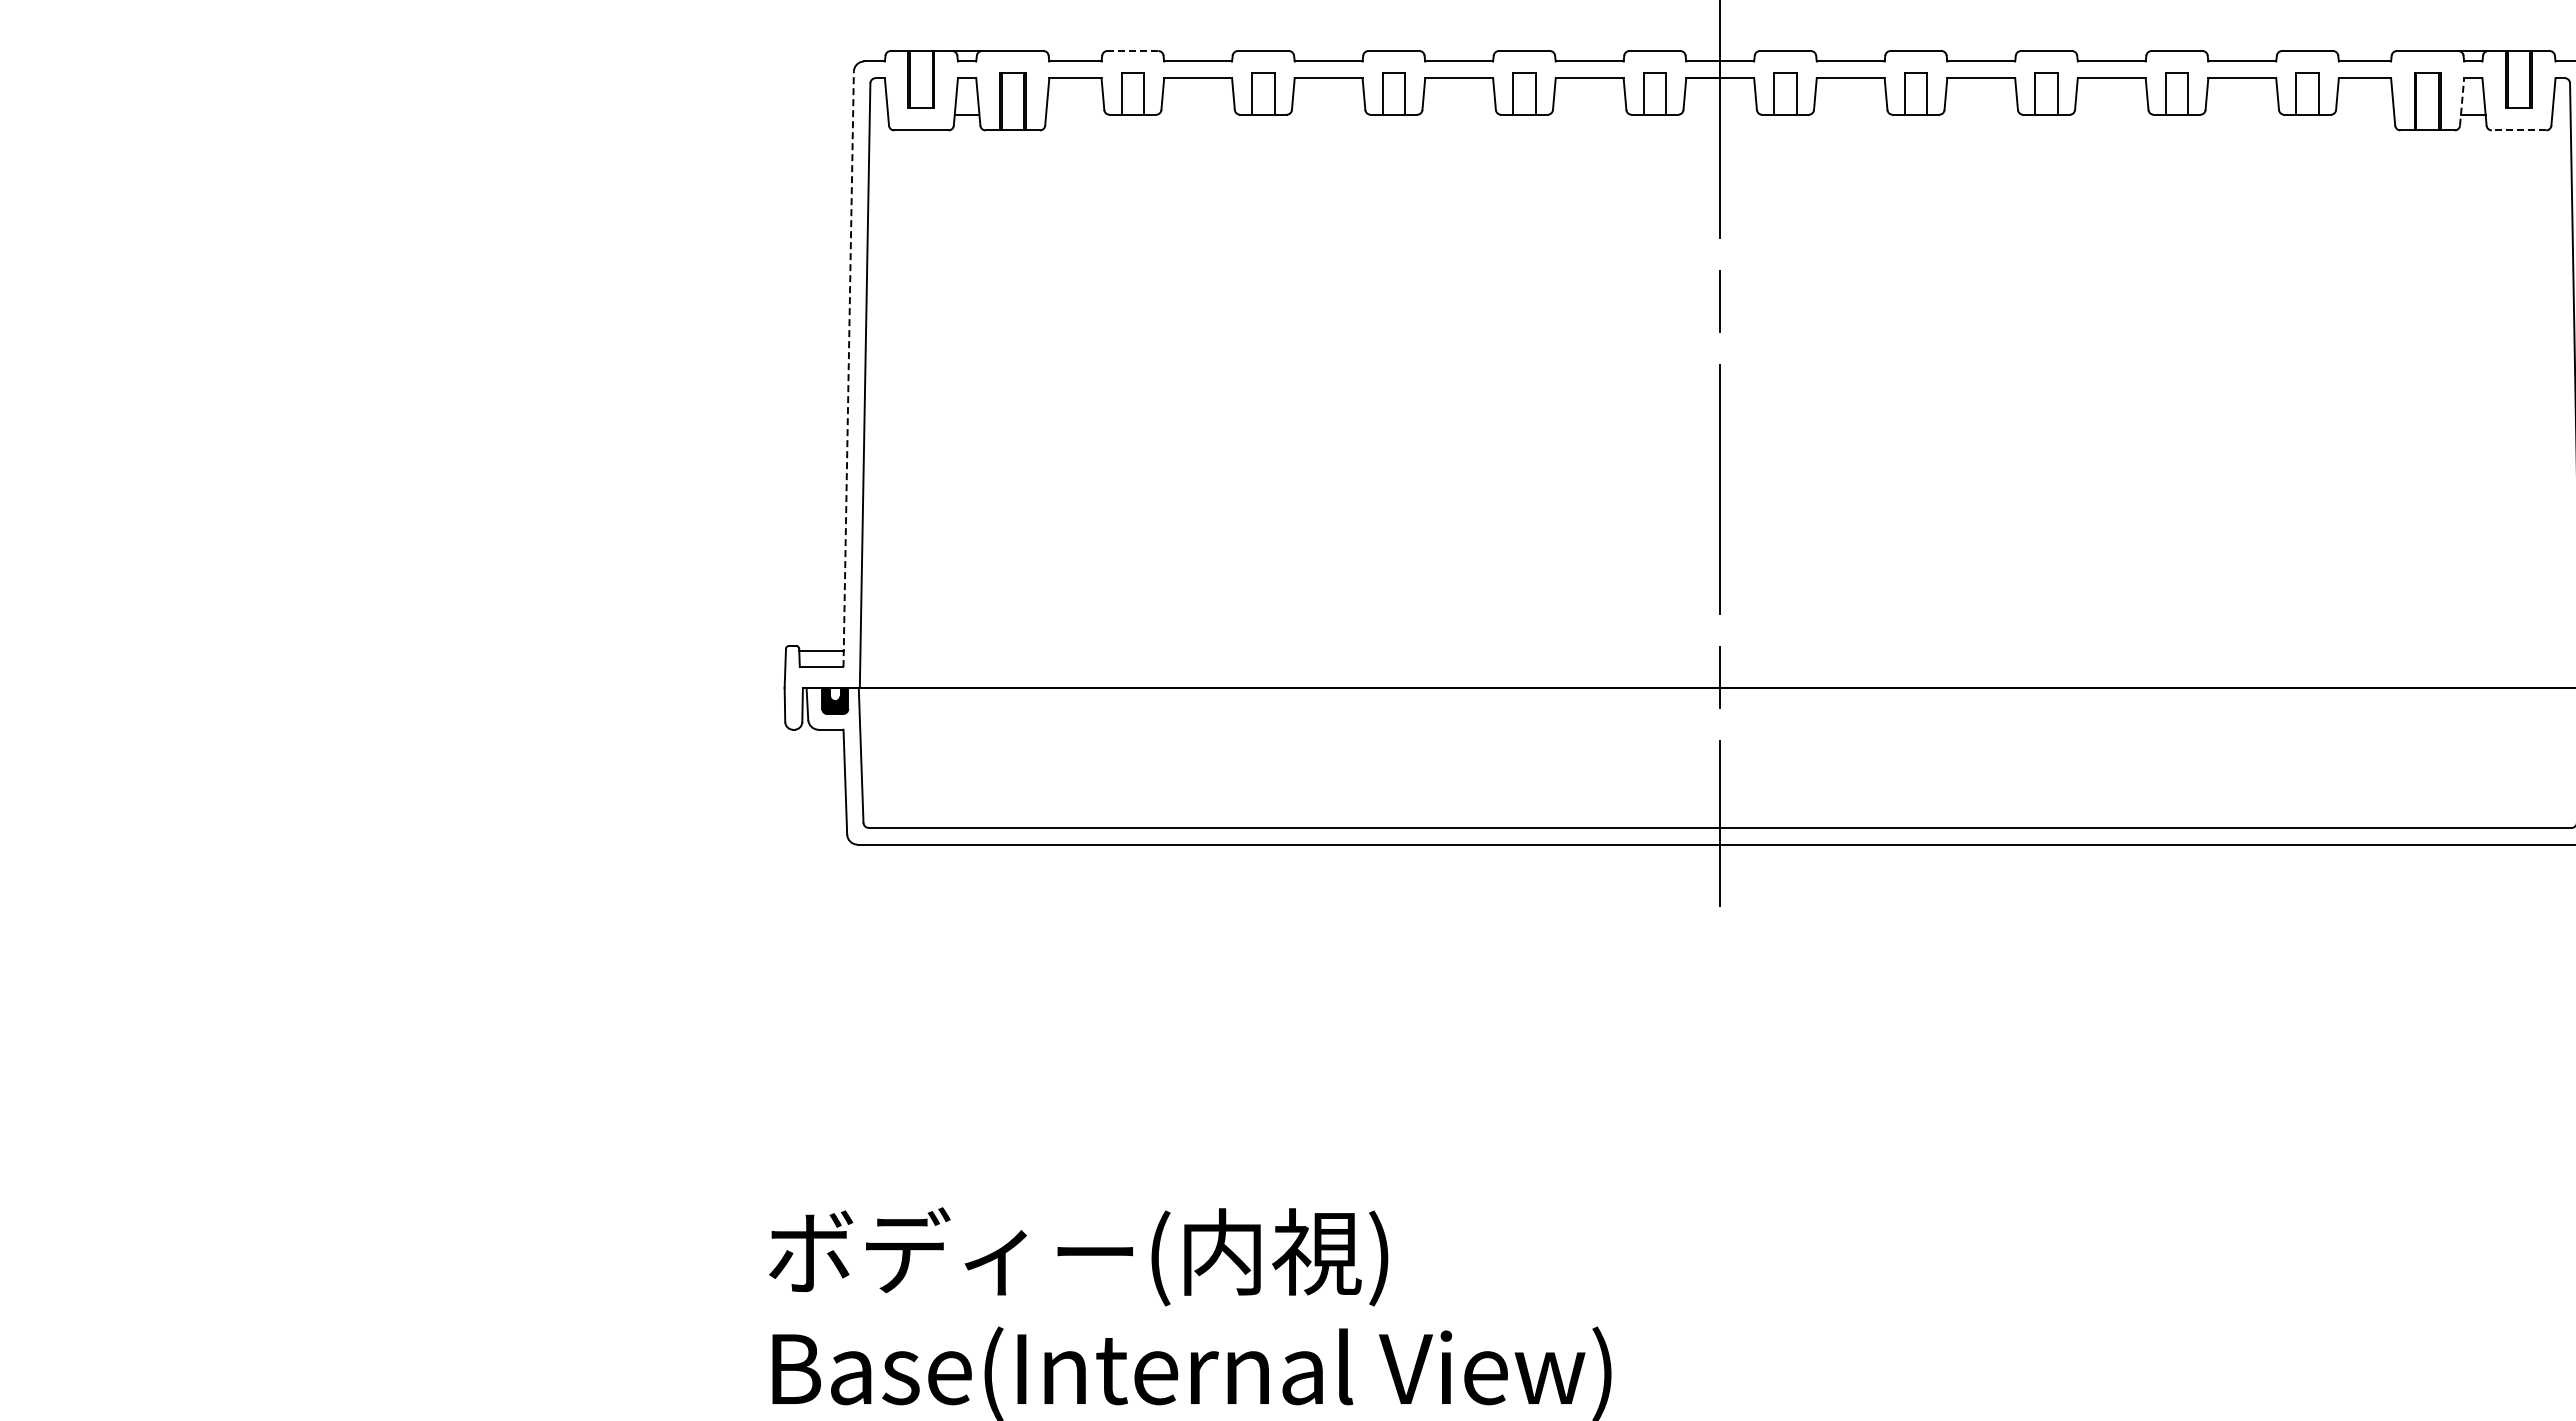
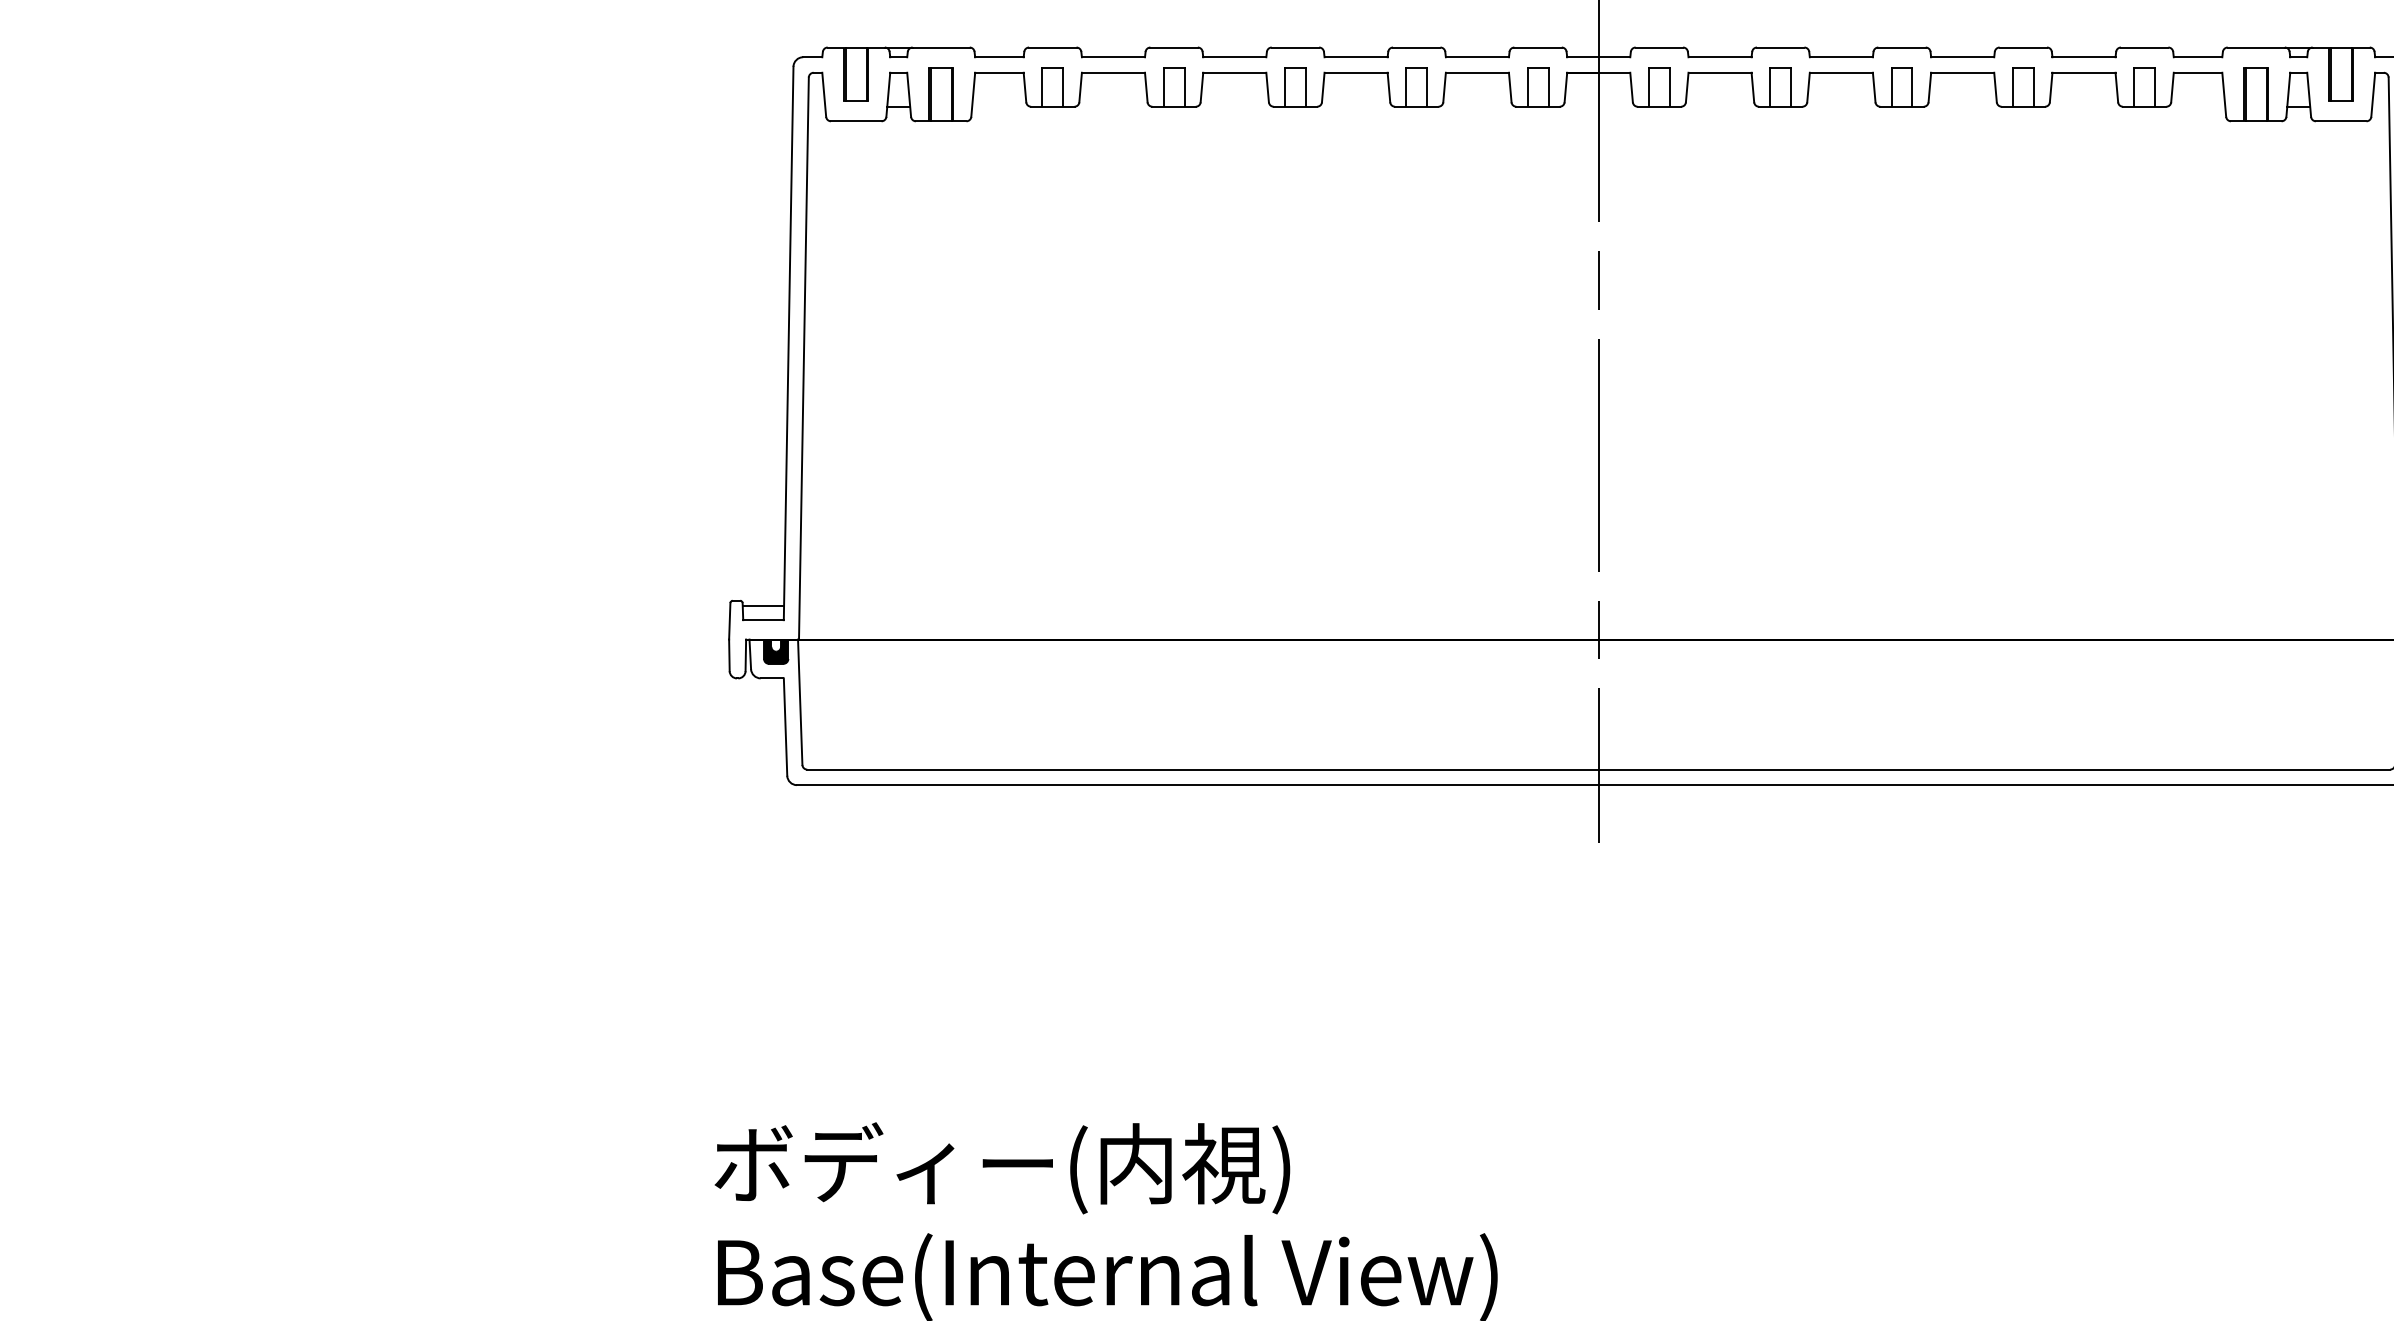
line: (1132, 51) -> (1052, 47), dashed -> solid
line: (2462, 101) -> (2288, 94), dashed -> solid
line: (2518, 130) -> (2340, 121), dashed -> solid
line: (848, 369) -> (788, 343), dashed -> solid

